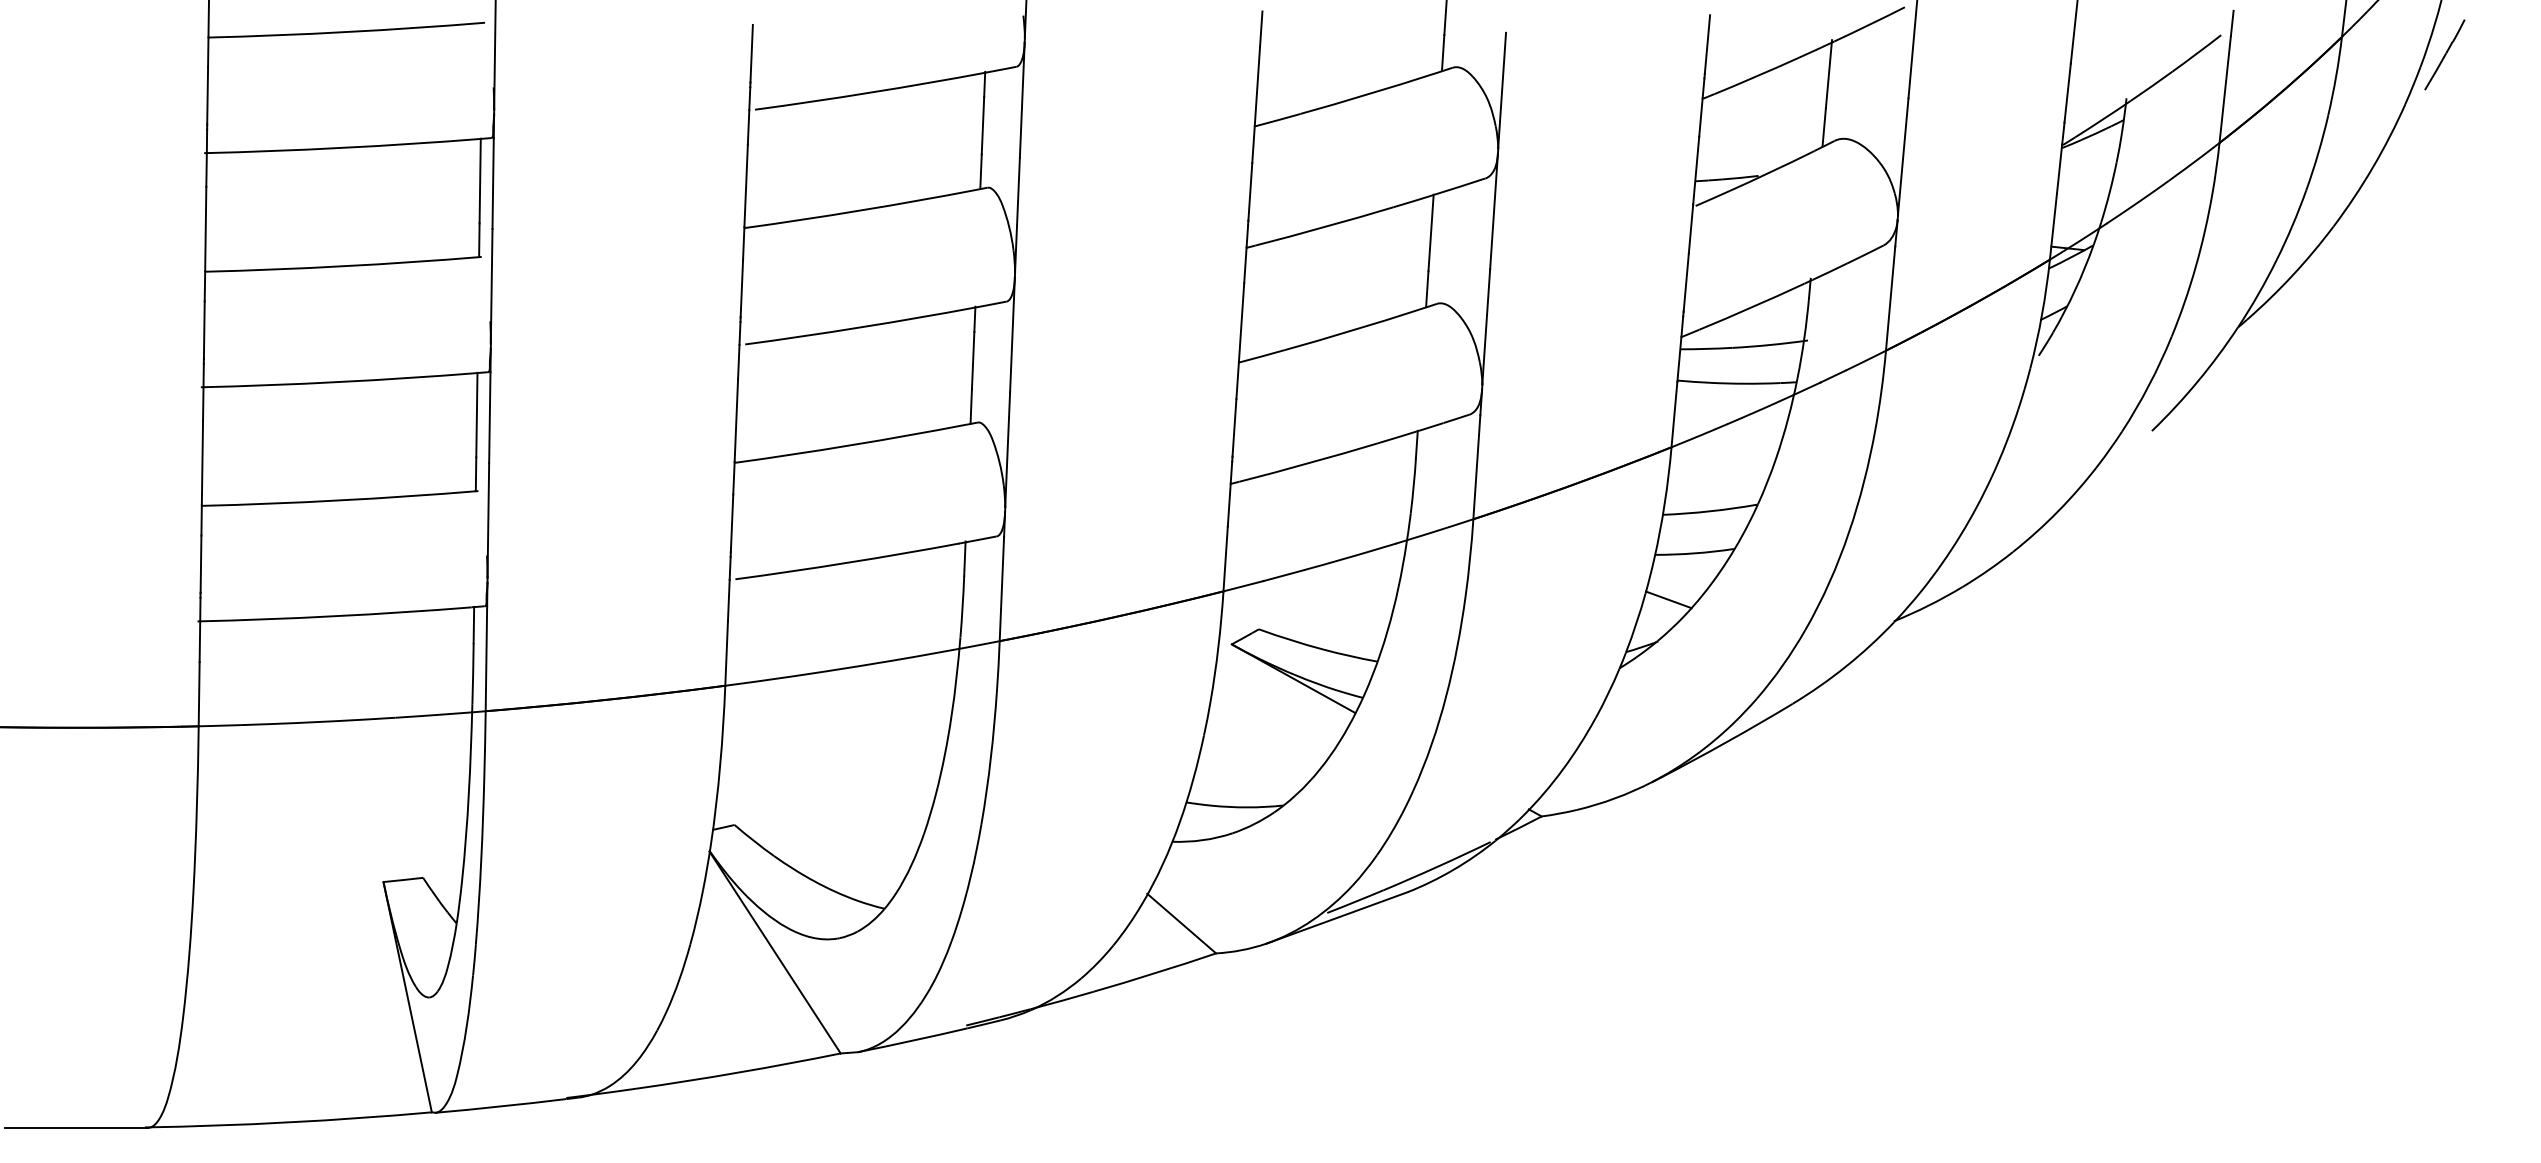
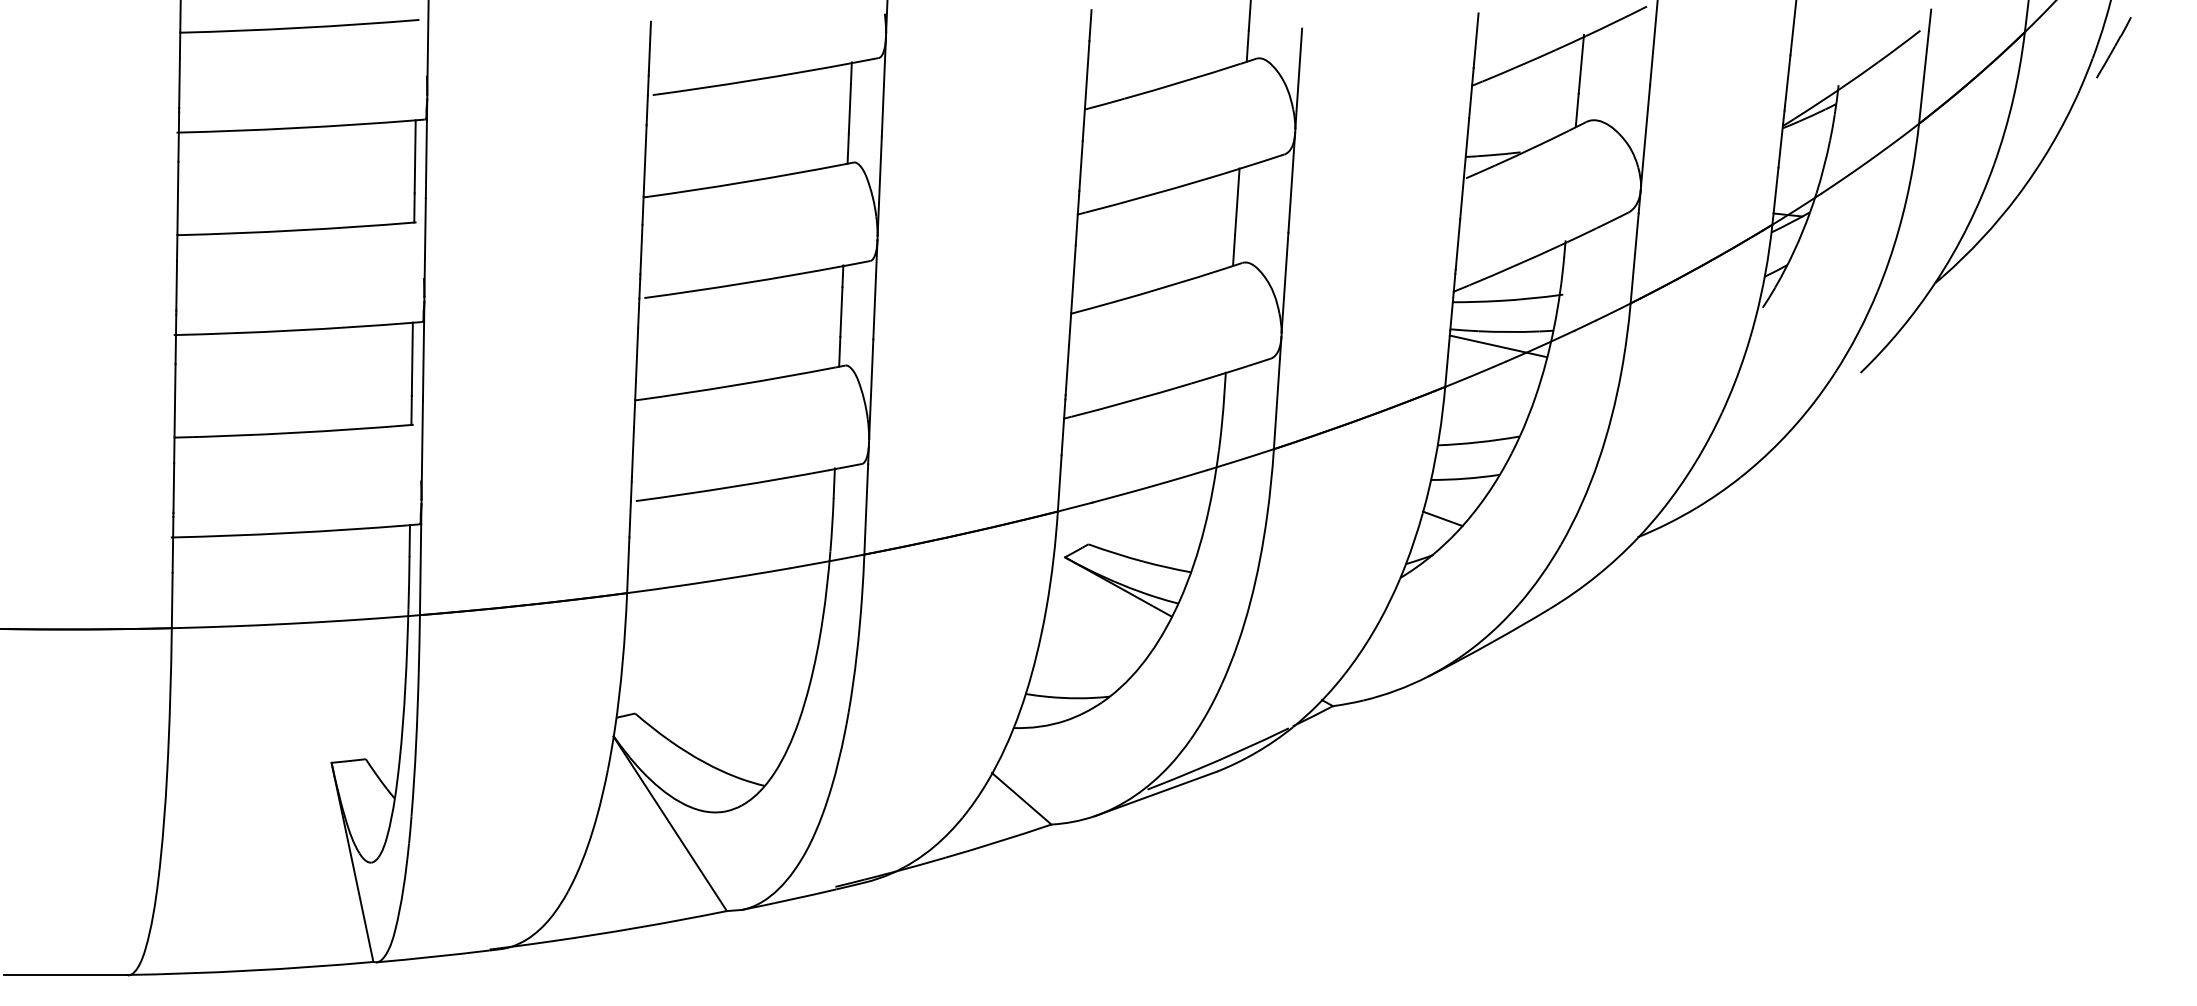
line: (1732, 399) -> (1497, 345), added

